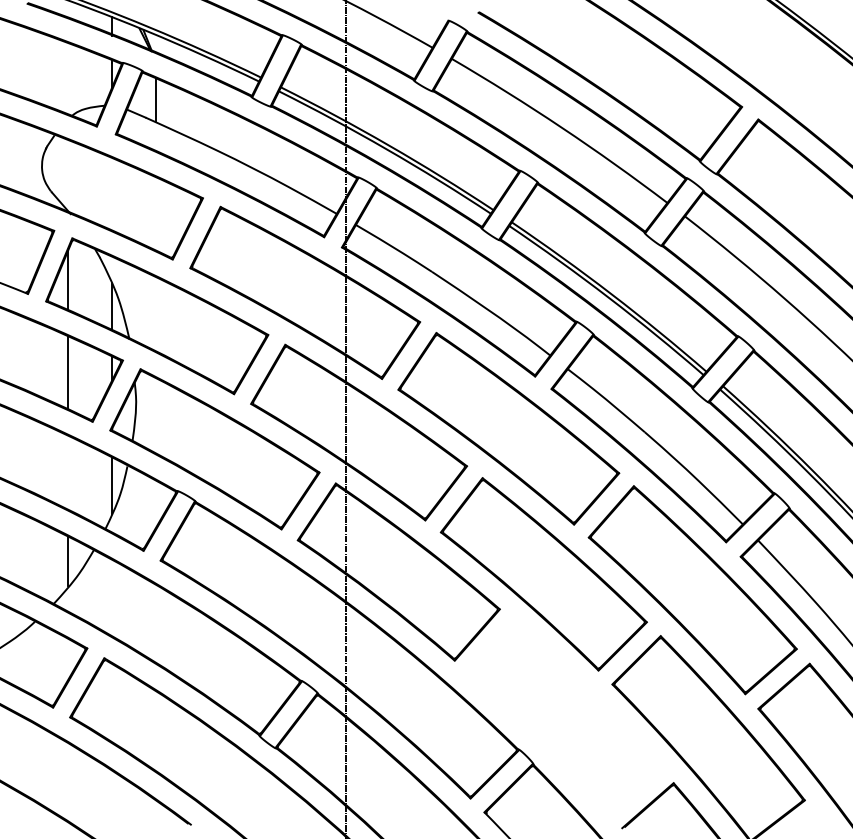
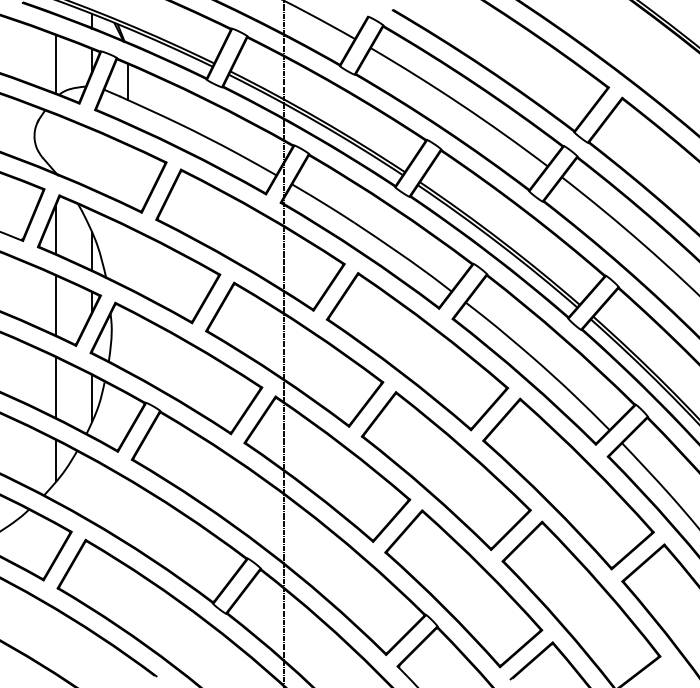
line: (68, 78) -> (56, 64), added
line: (68, 472) -> (56, 387), added
part: (564, 717) -> (463, 588), added

